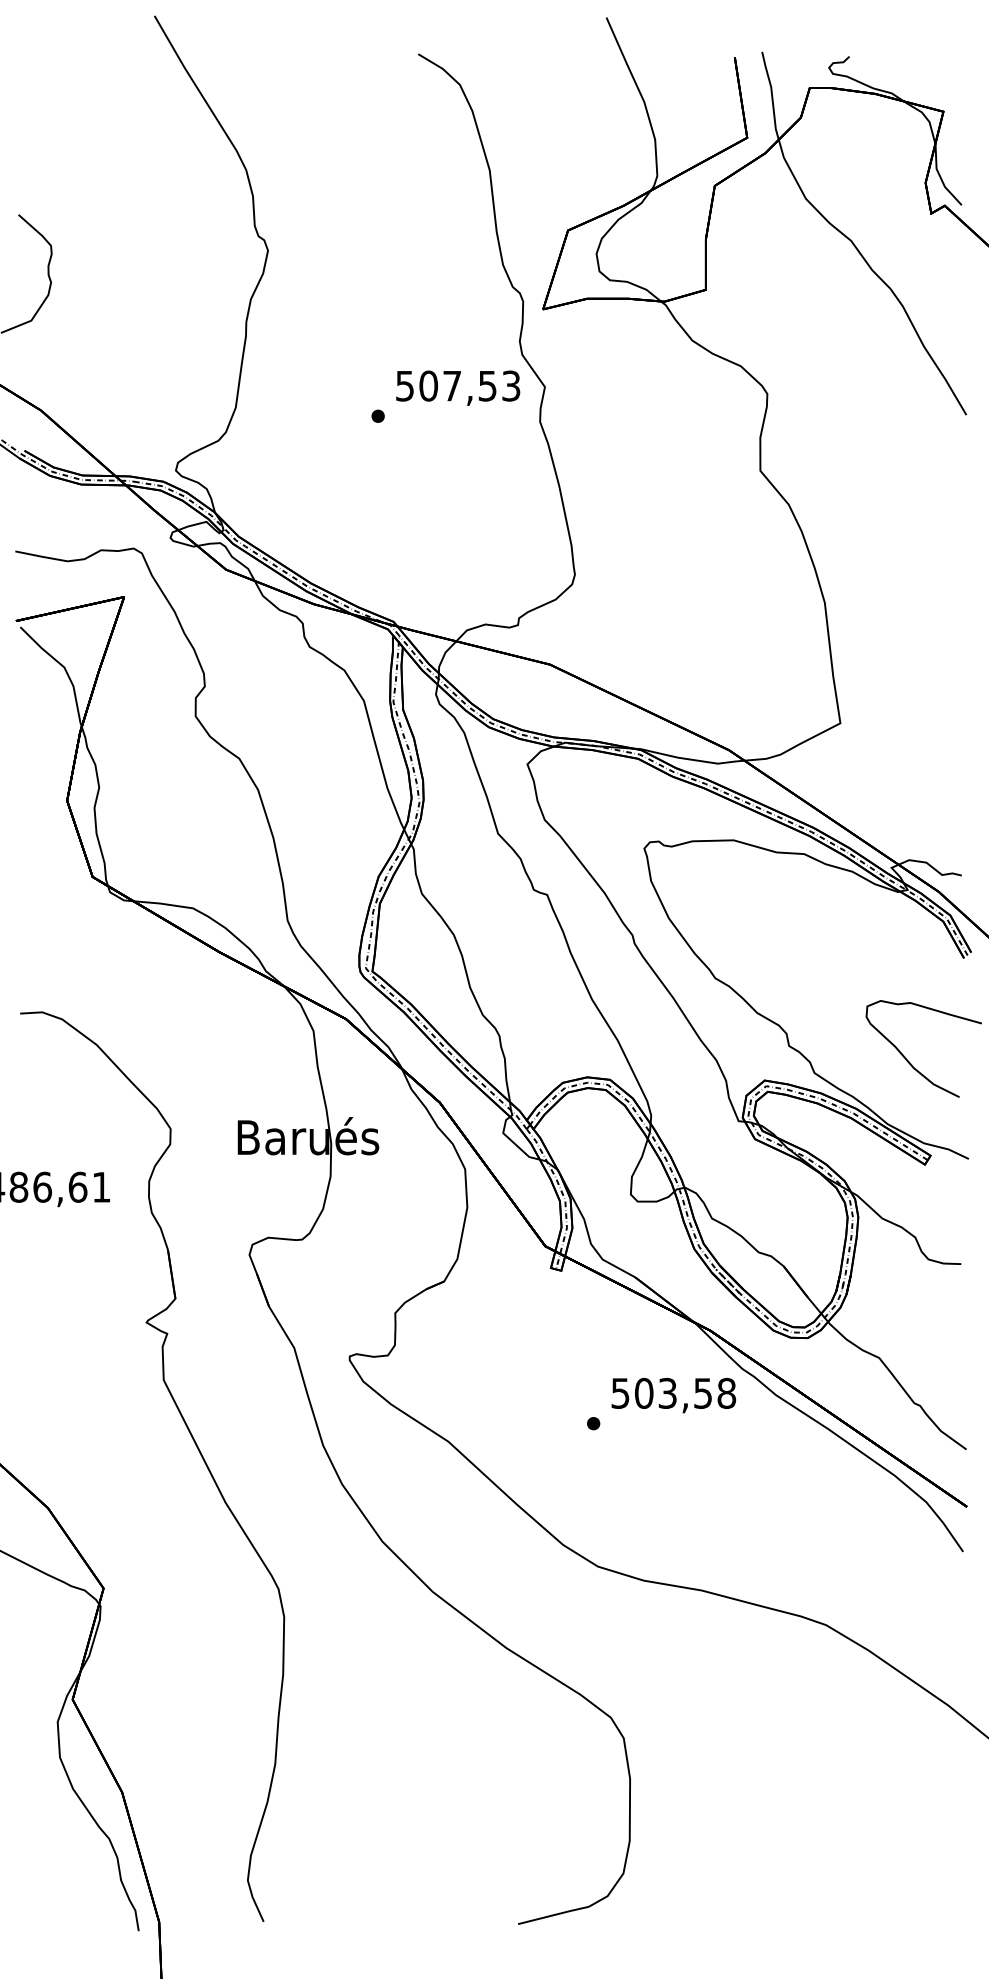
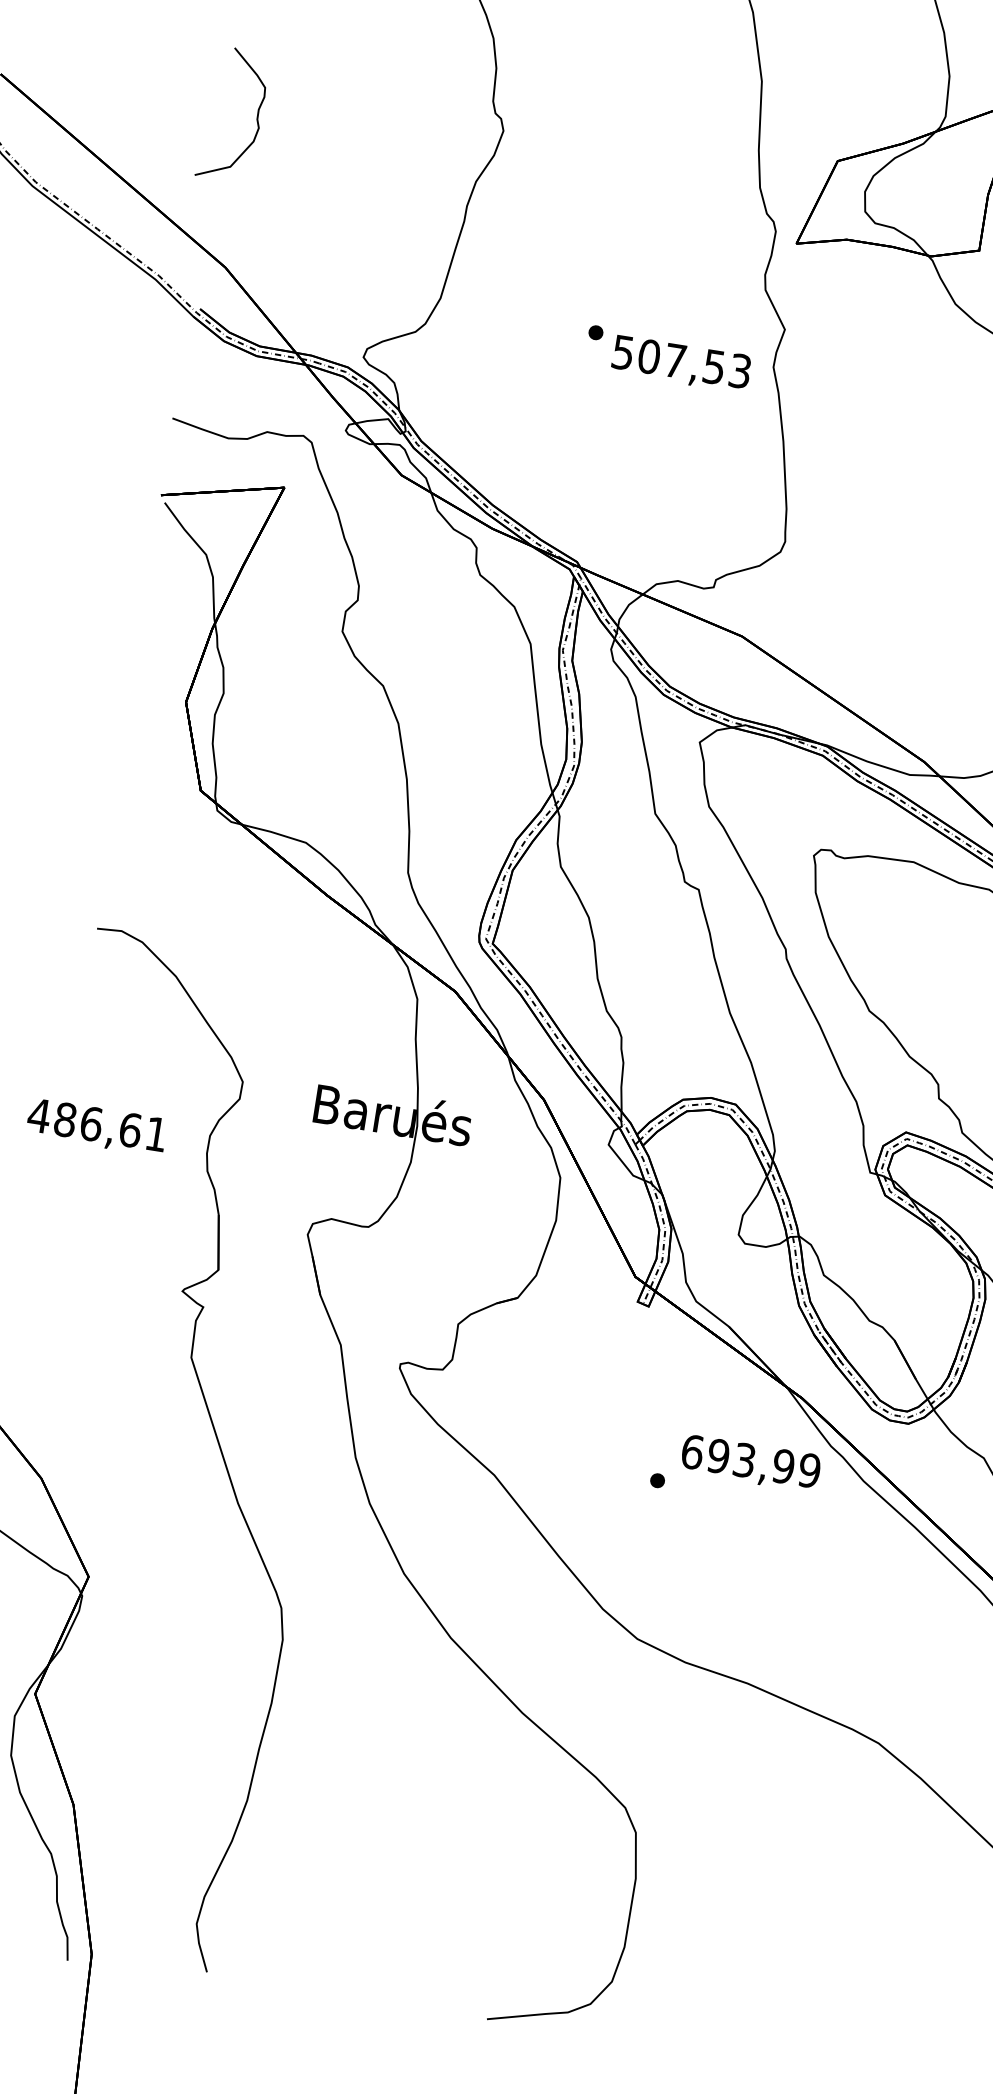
text: (458, 387) -> (681, 363), moved
text: (673, 1392) -> (751, 1460), 503,58 -> 693,99

